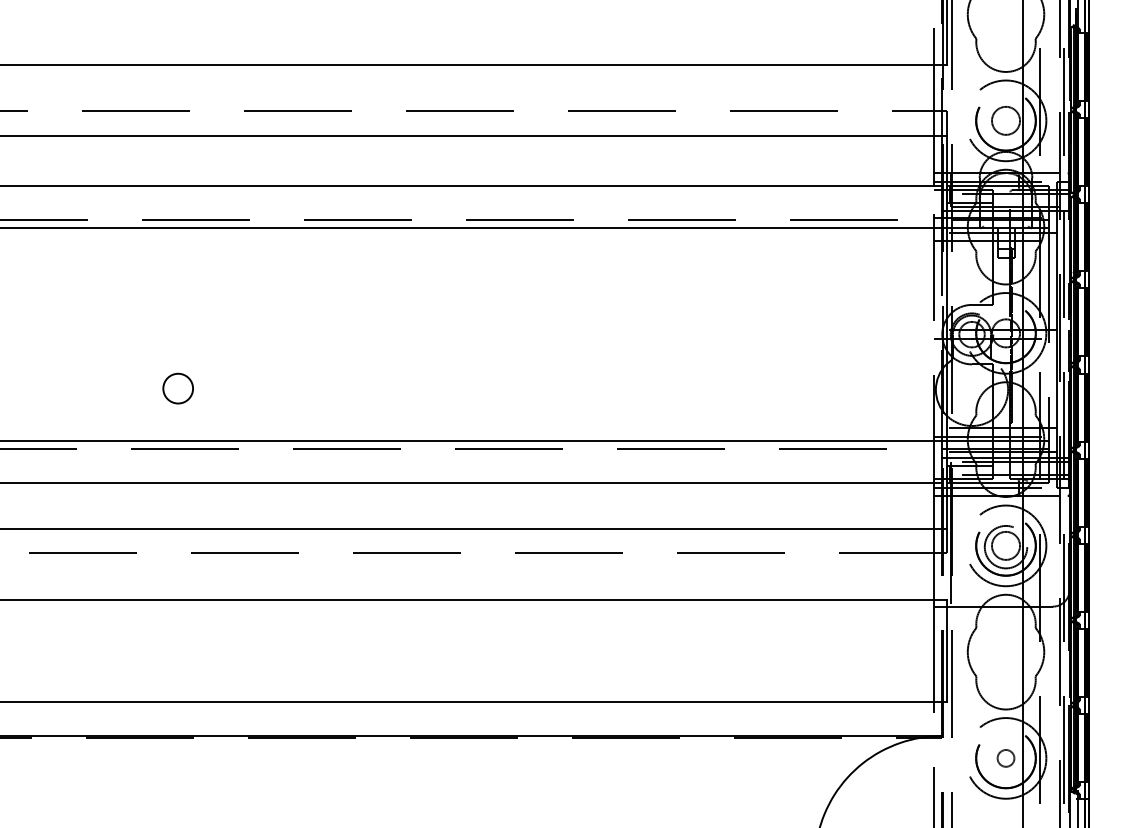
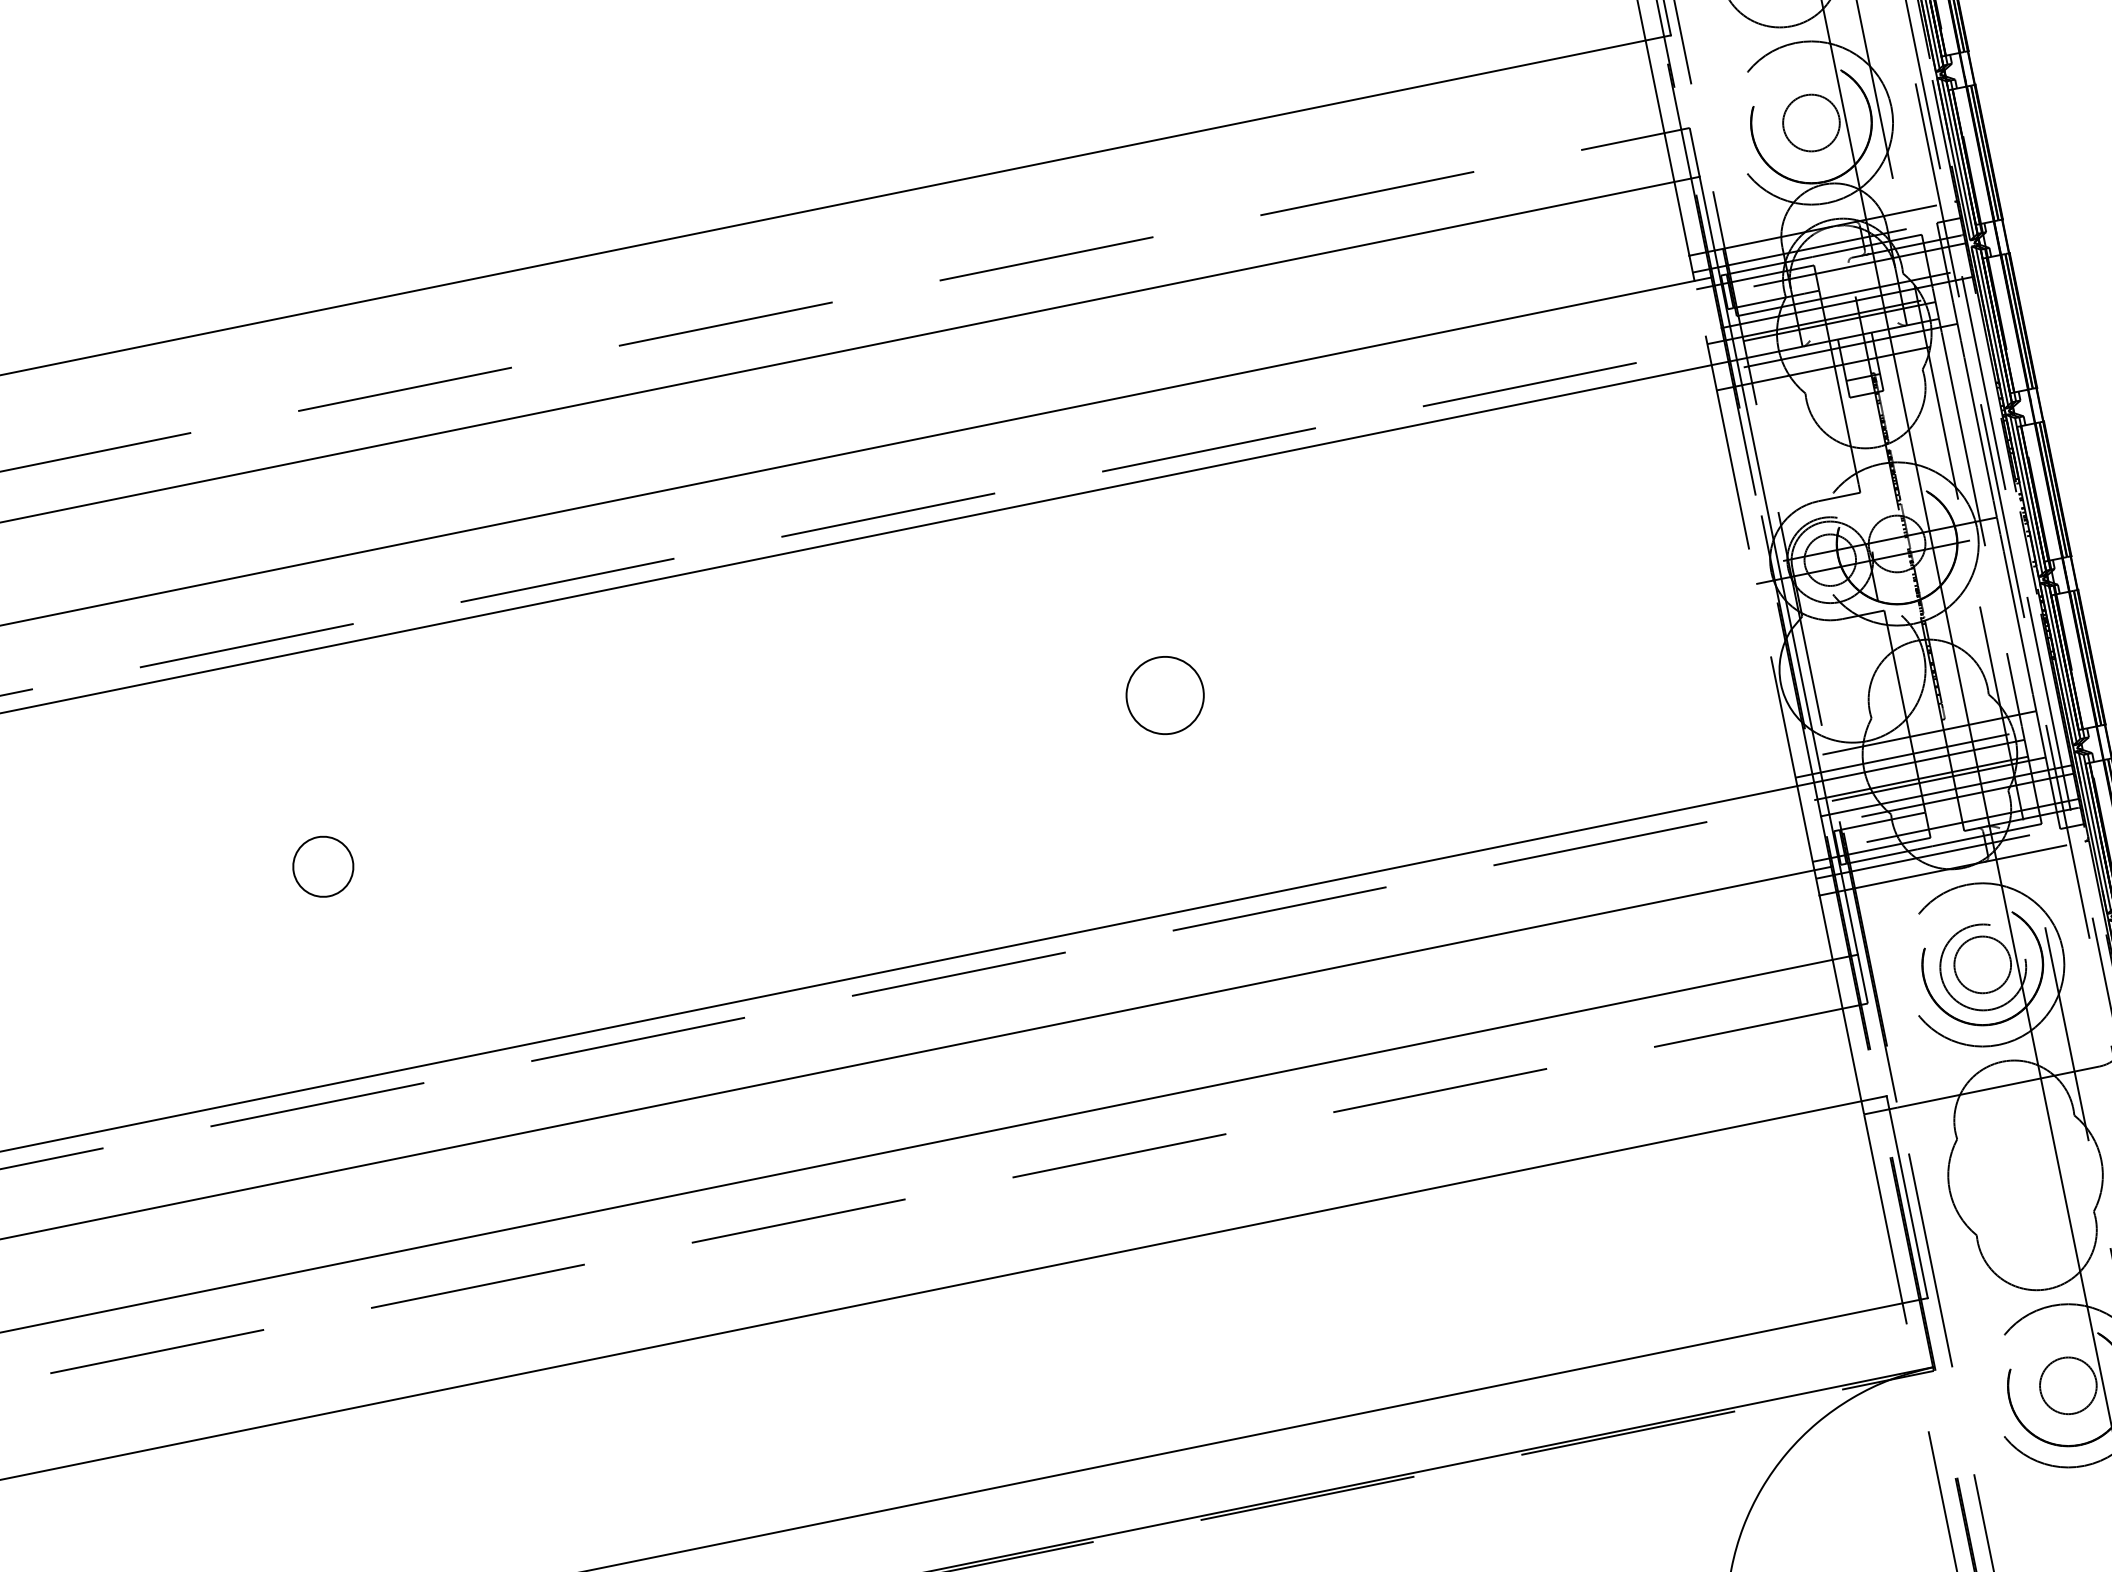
circle: (636, 334) -> (1165, 695), added
circle: (177, 388) -> (321, 866), moved
circle: (1005, 758) -> (2067, 1386), size x1.67

